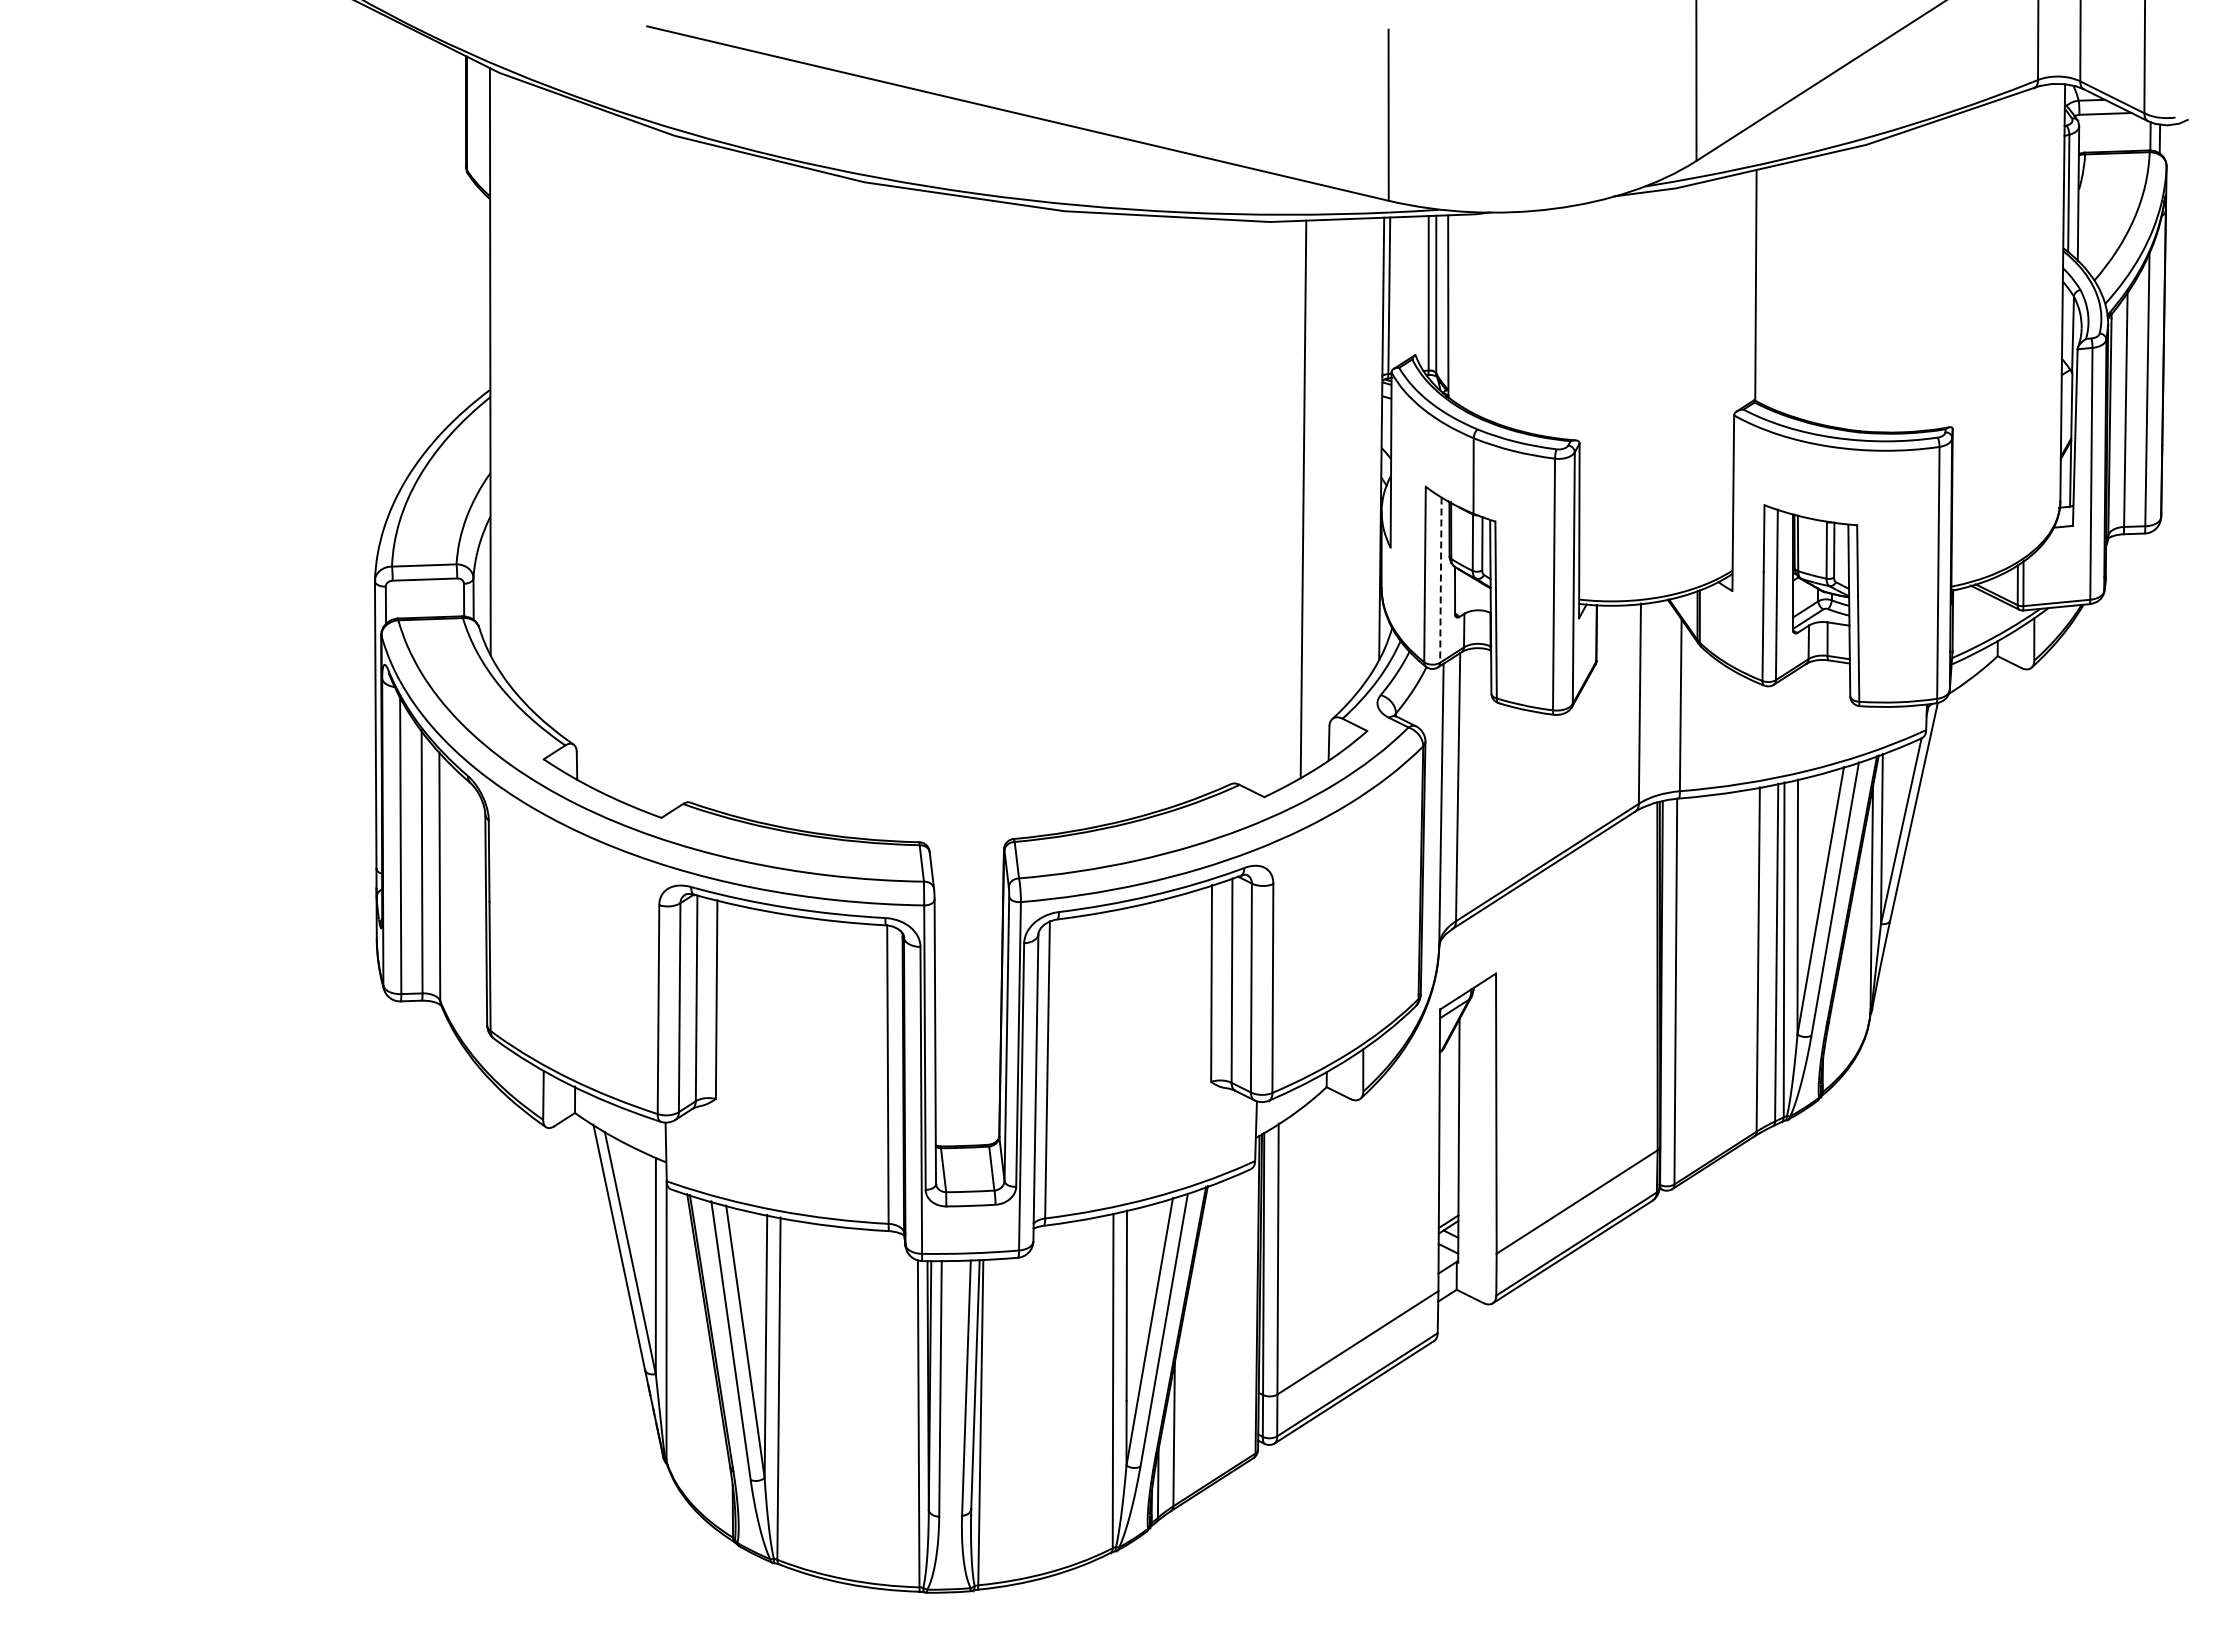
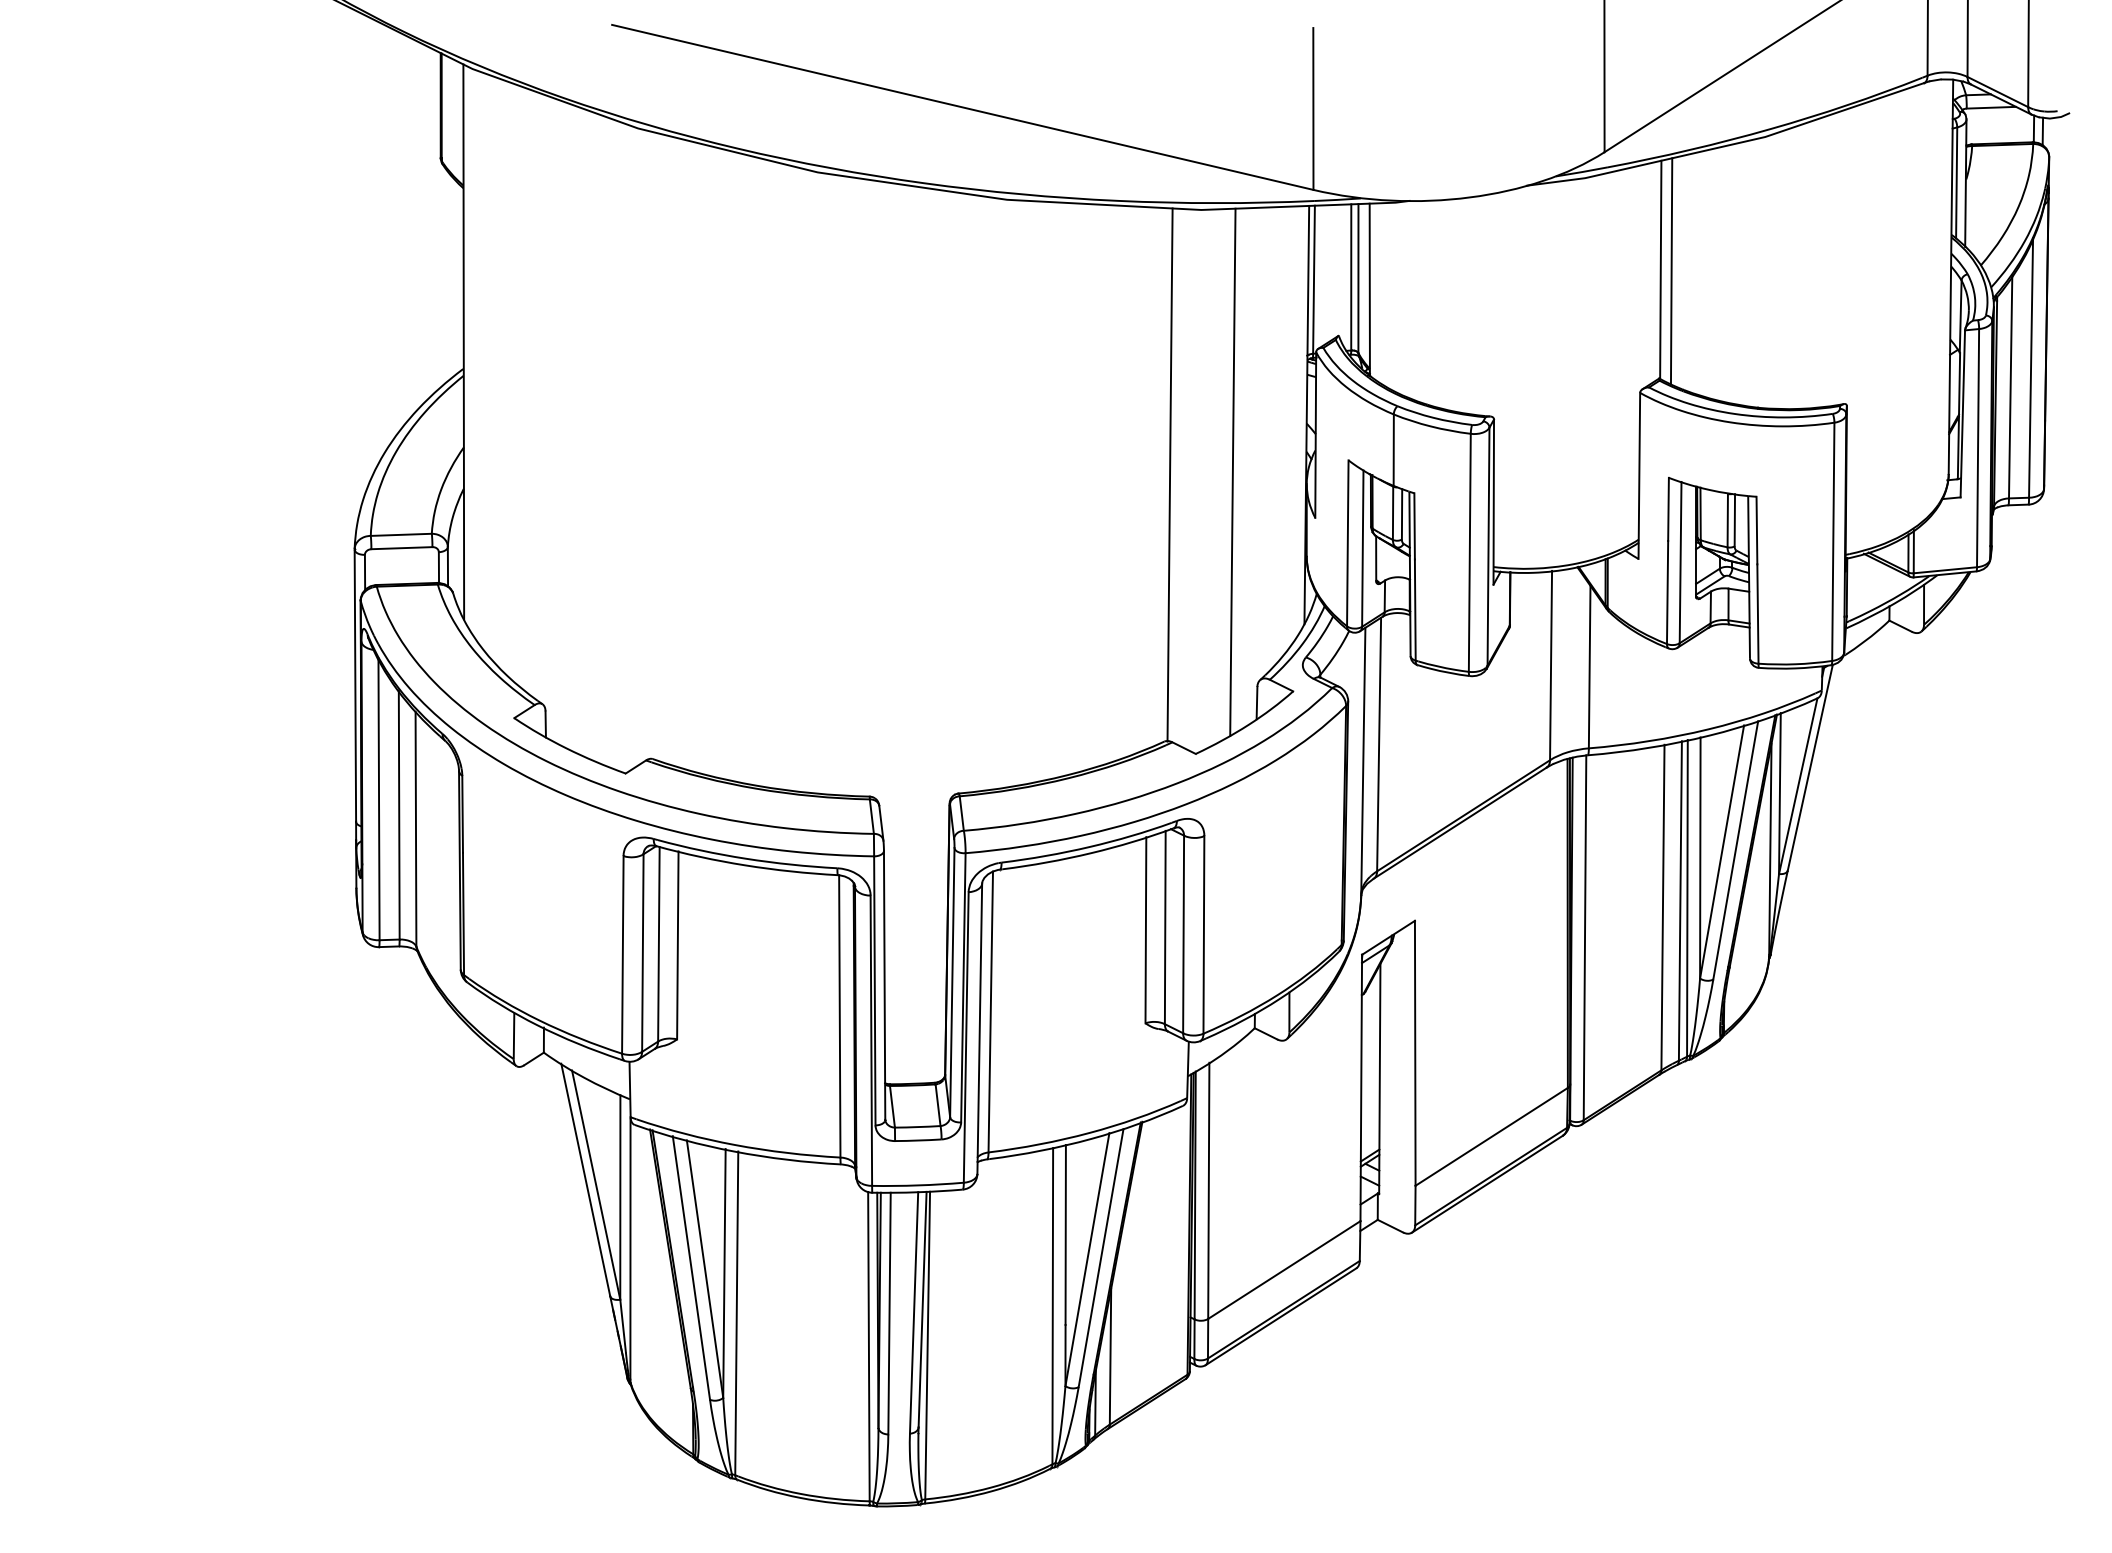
line: (1767, 286) -> (1671, 270), added
line: (1236, 502) -> (1169, 475), added
line: (1440, 580) -> (1362, 549), dashed -> solid

